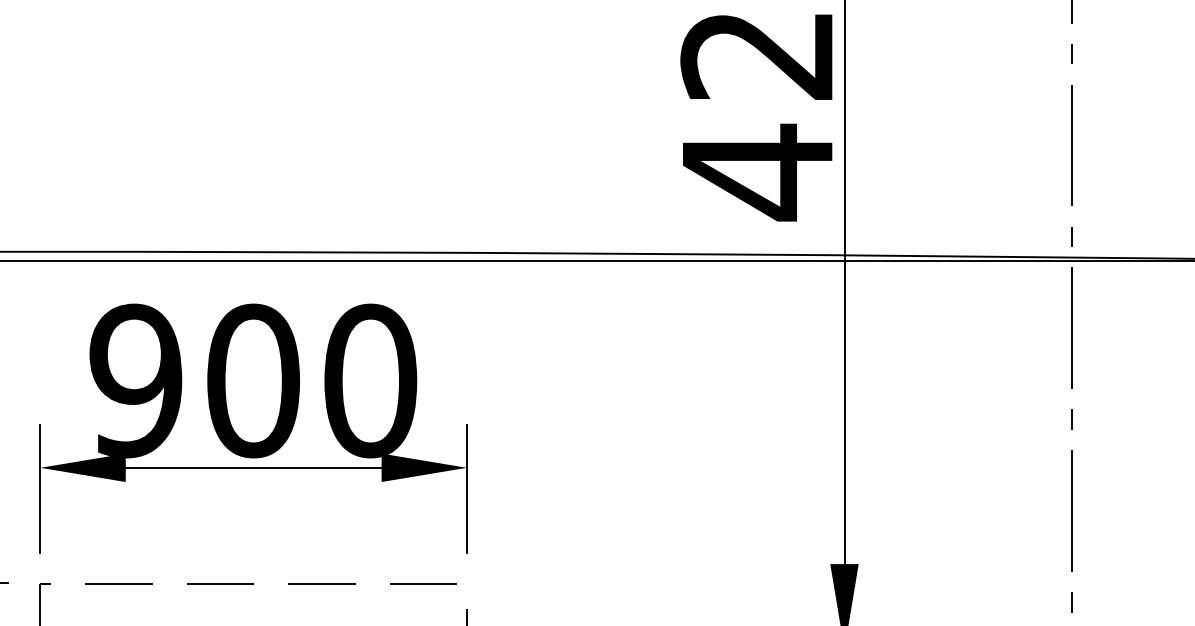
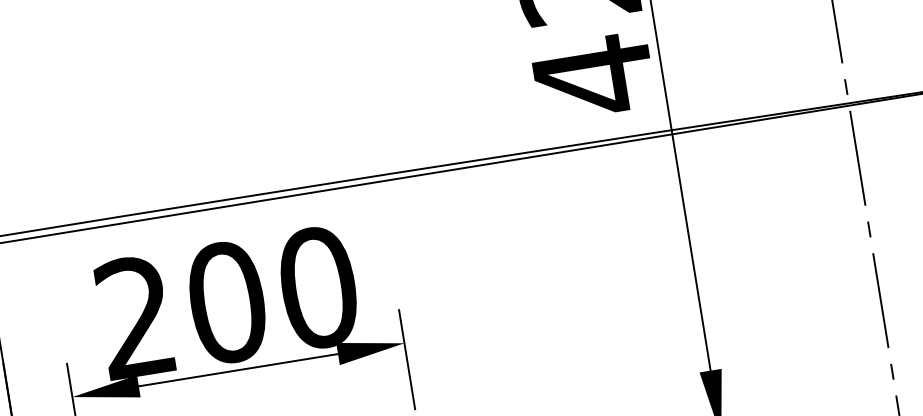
text: (135, 380) -> (135, 317), 900 -> 200

